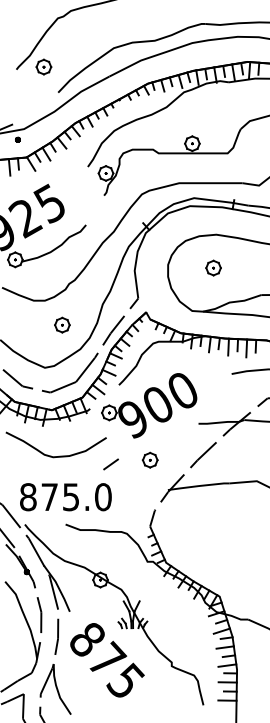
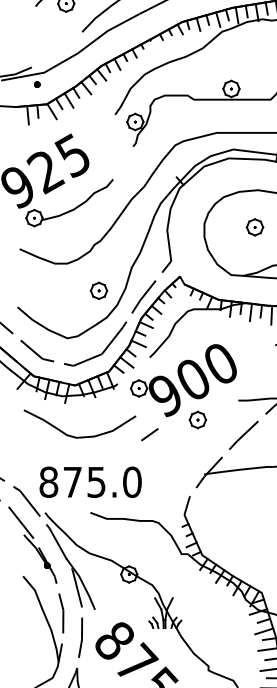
part: (62, 324) -> (99, 290), moved
part: (149, 459) -> (197, 419), moved
line: (110, 464) -> (149, 434), moved

